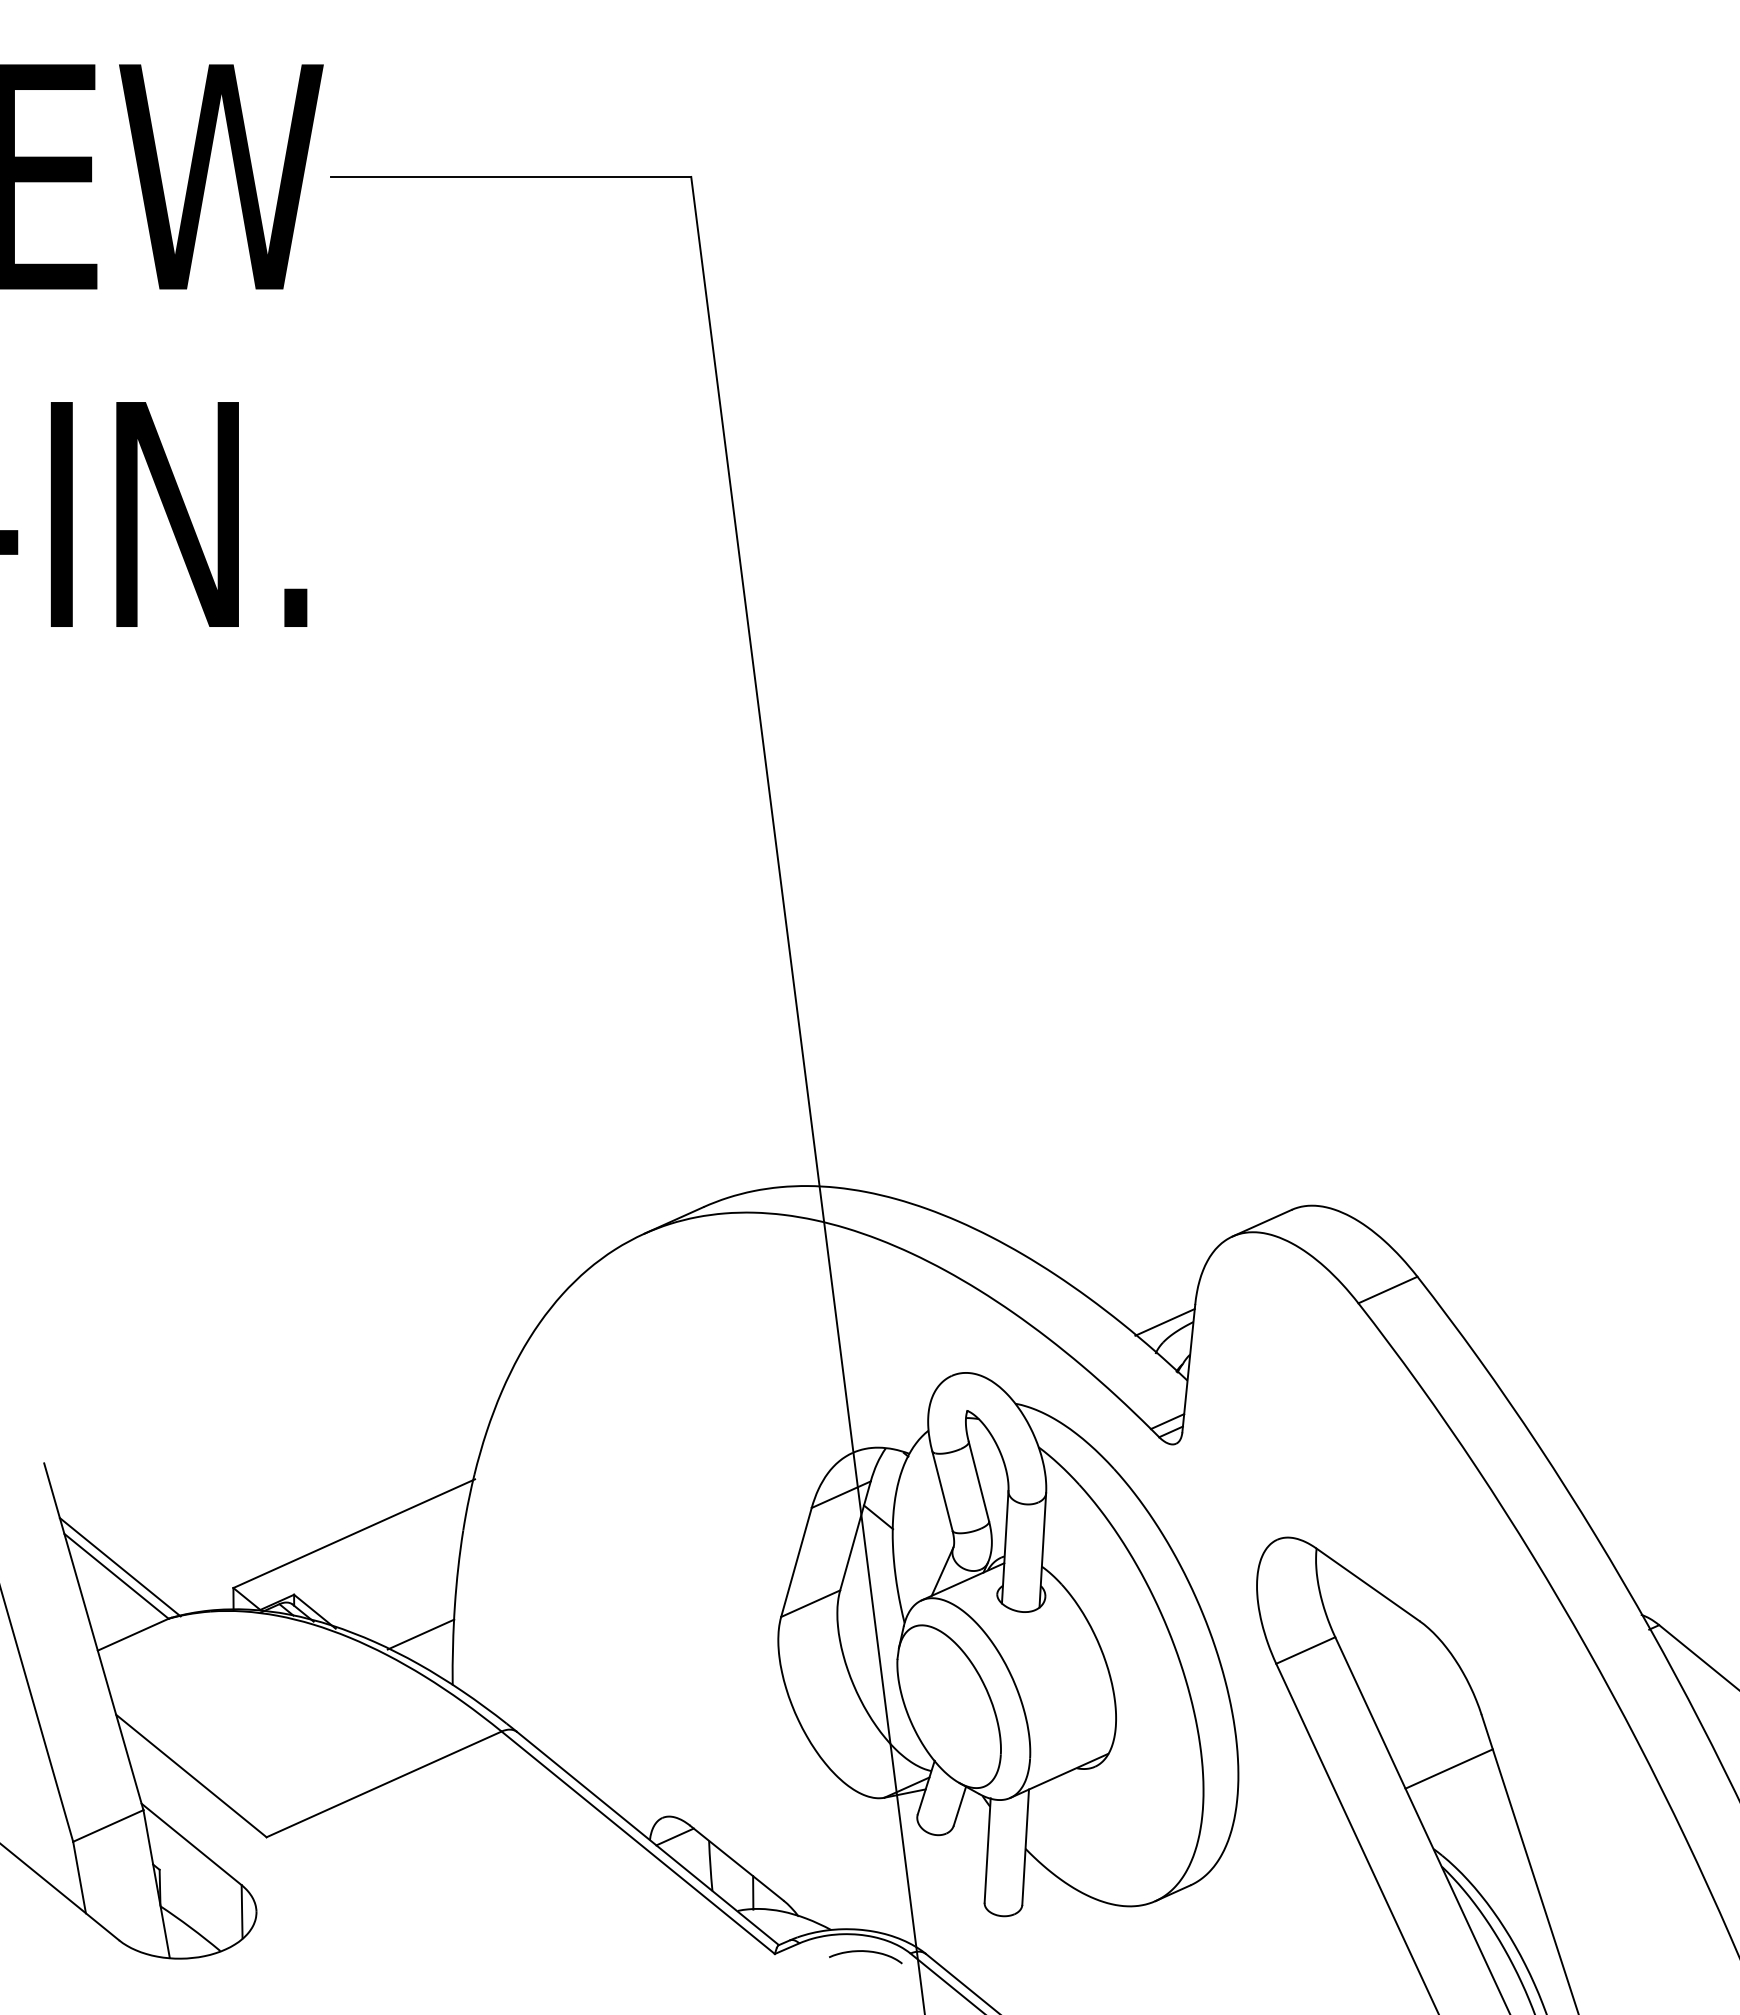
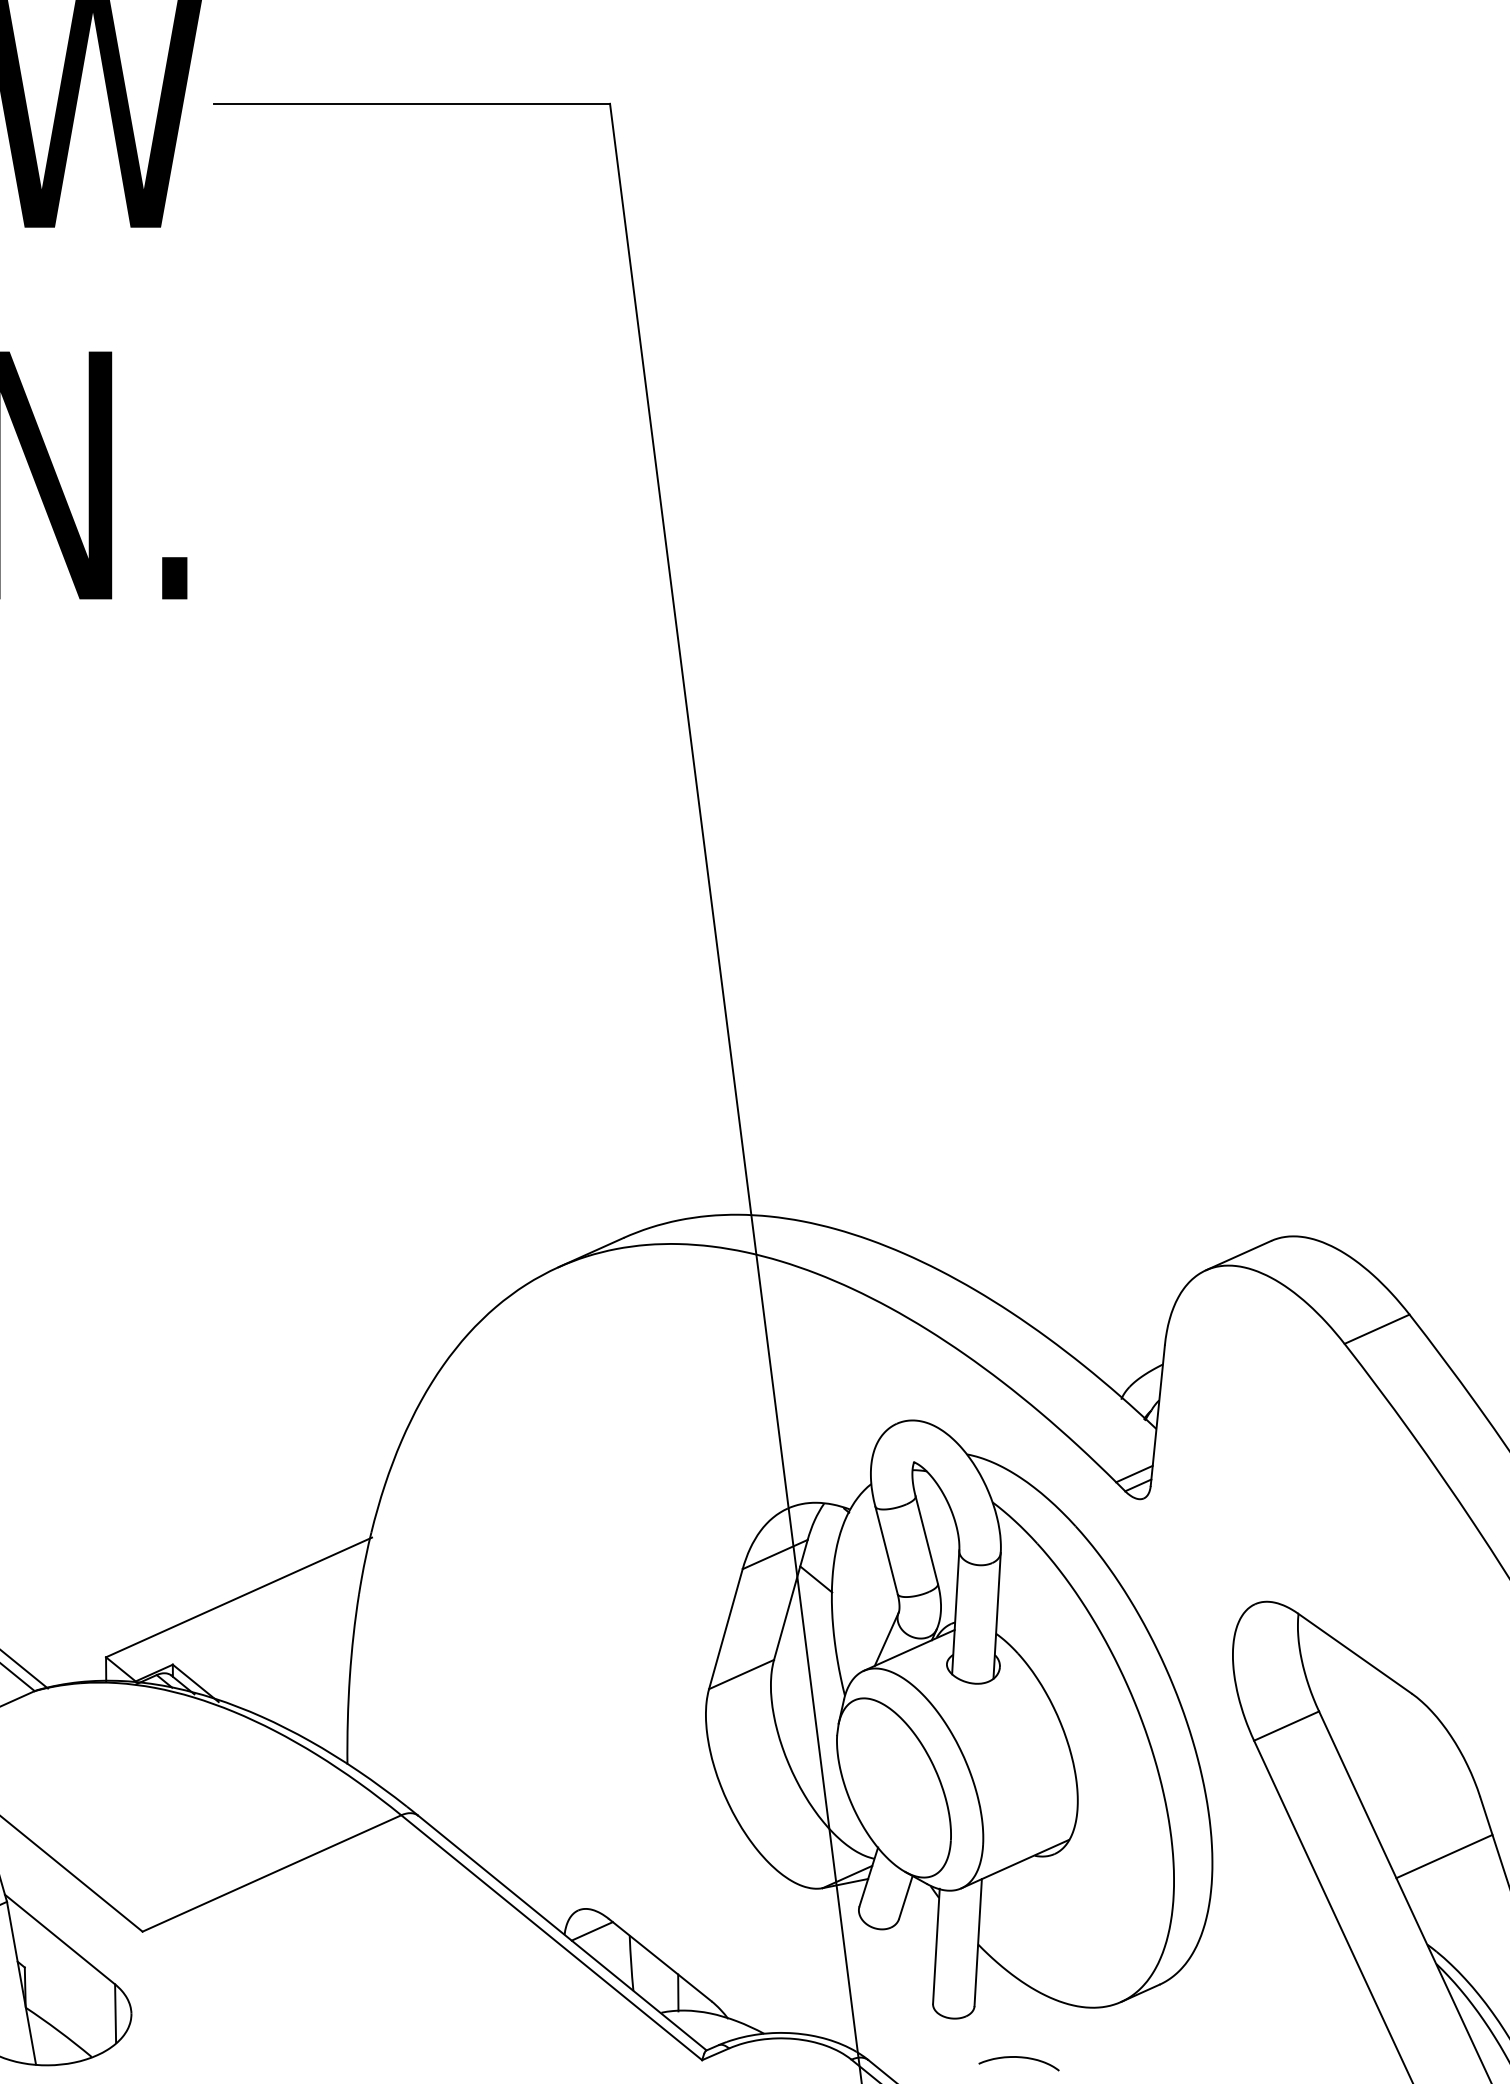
line: (1164, 1322) -> (1131, 1364), removed
line: (420, 1634) -> (311, 1708), removed
curve: (865, 1952) -> (1018, 2058), moved

